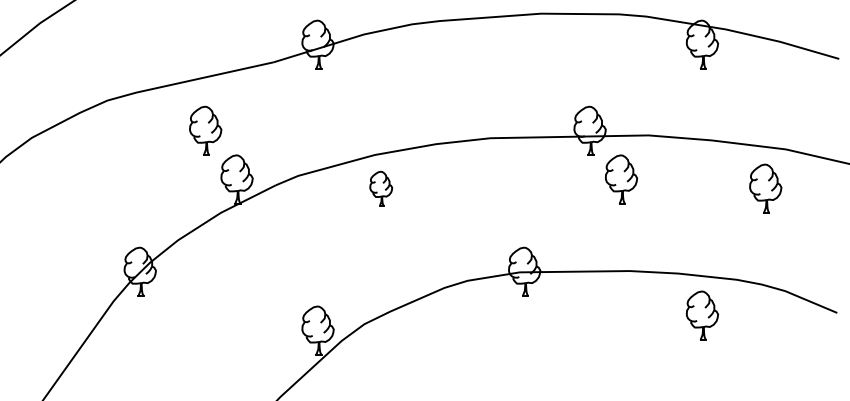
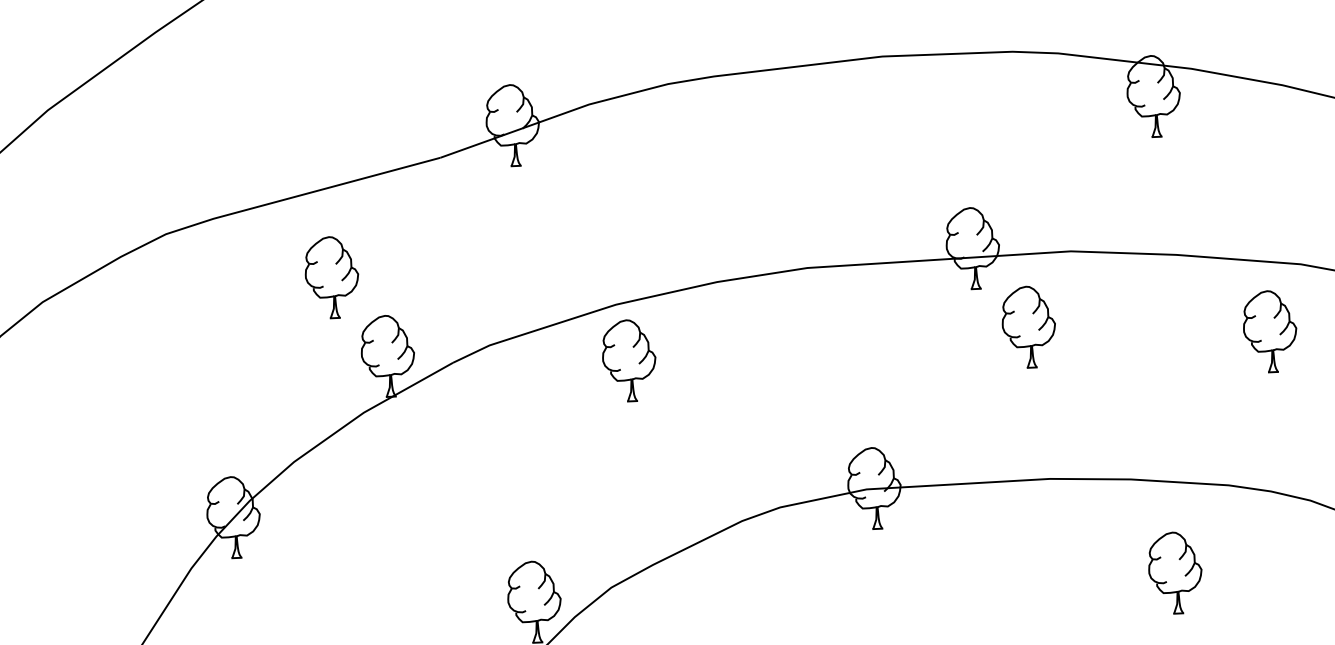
part: (380, 188) -> (627, 360), size x1.43
part: (702, 315) -> (1175, 572), moved

